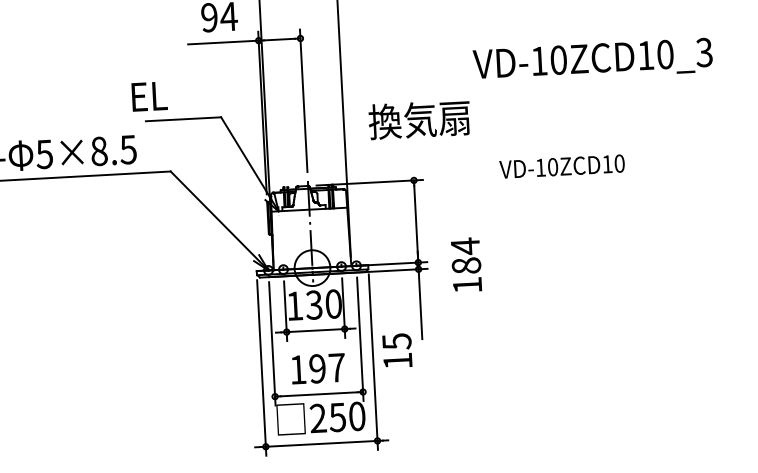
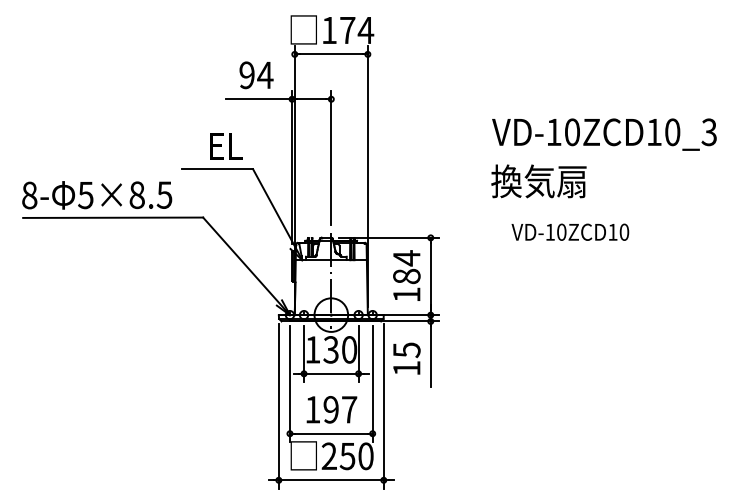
text: (150, 96) -> (226, 146), moved
text: (419, 120) -> (538, 181), moved
text: (466, 264) -> (406, 275), moved
text: (396, 350) -> (406, 358), moved

